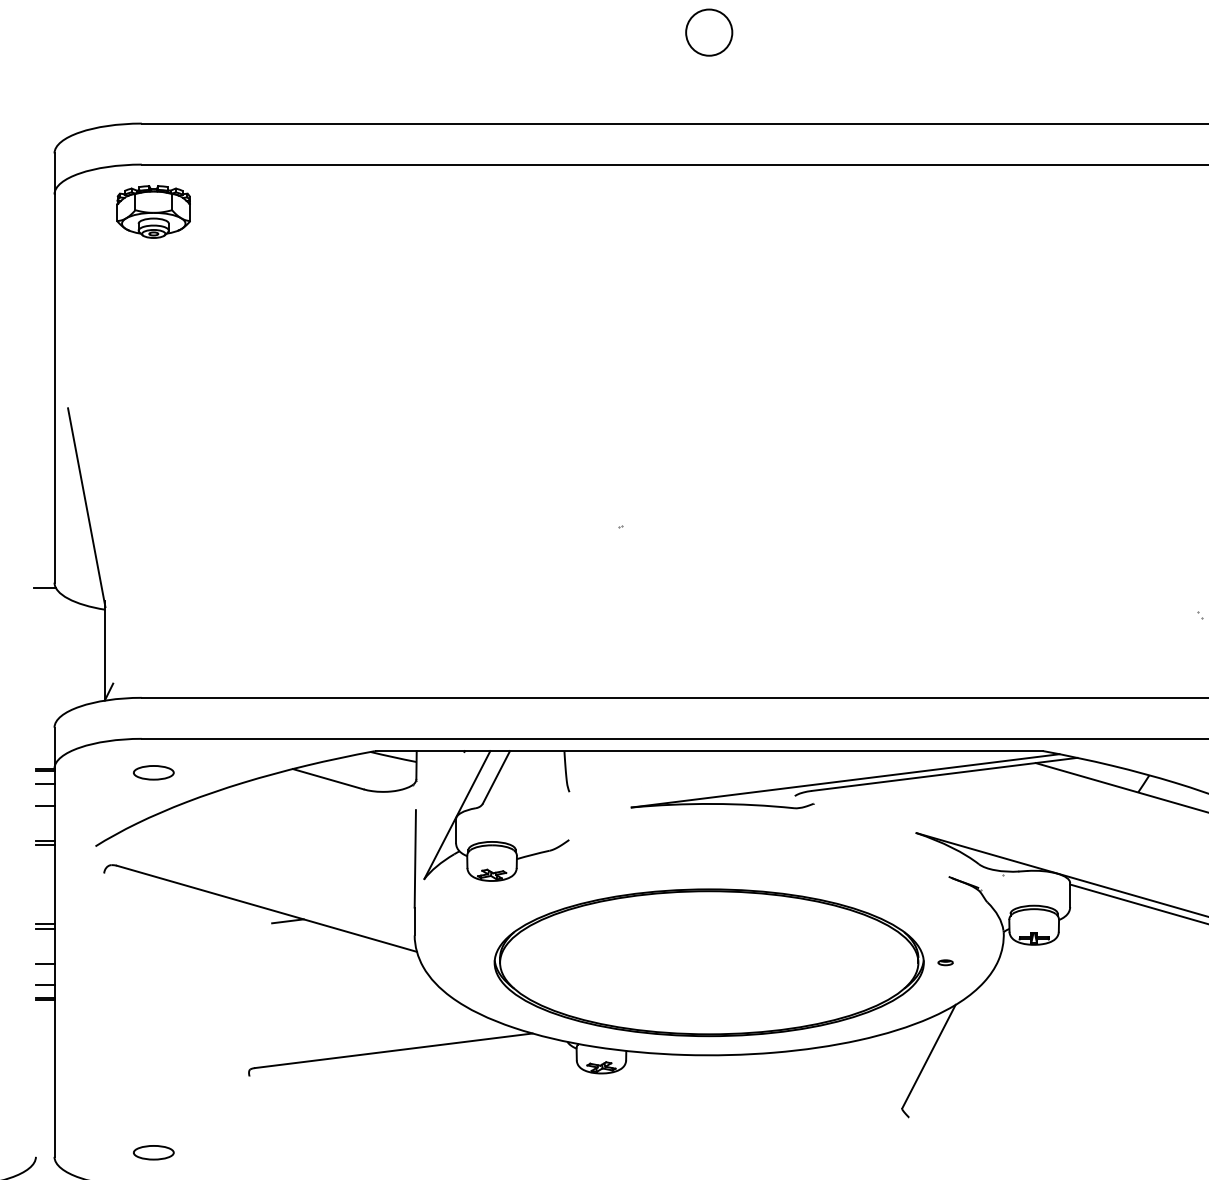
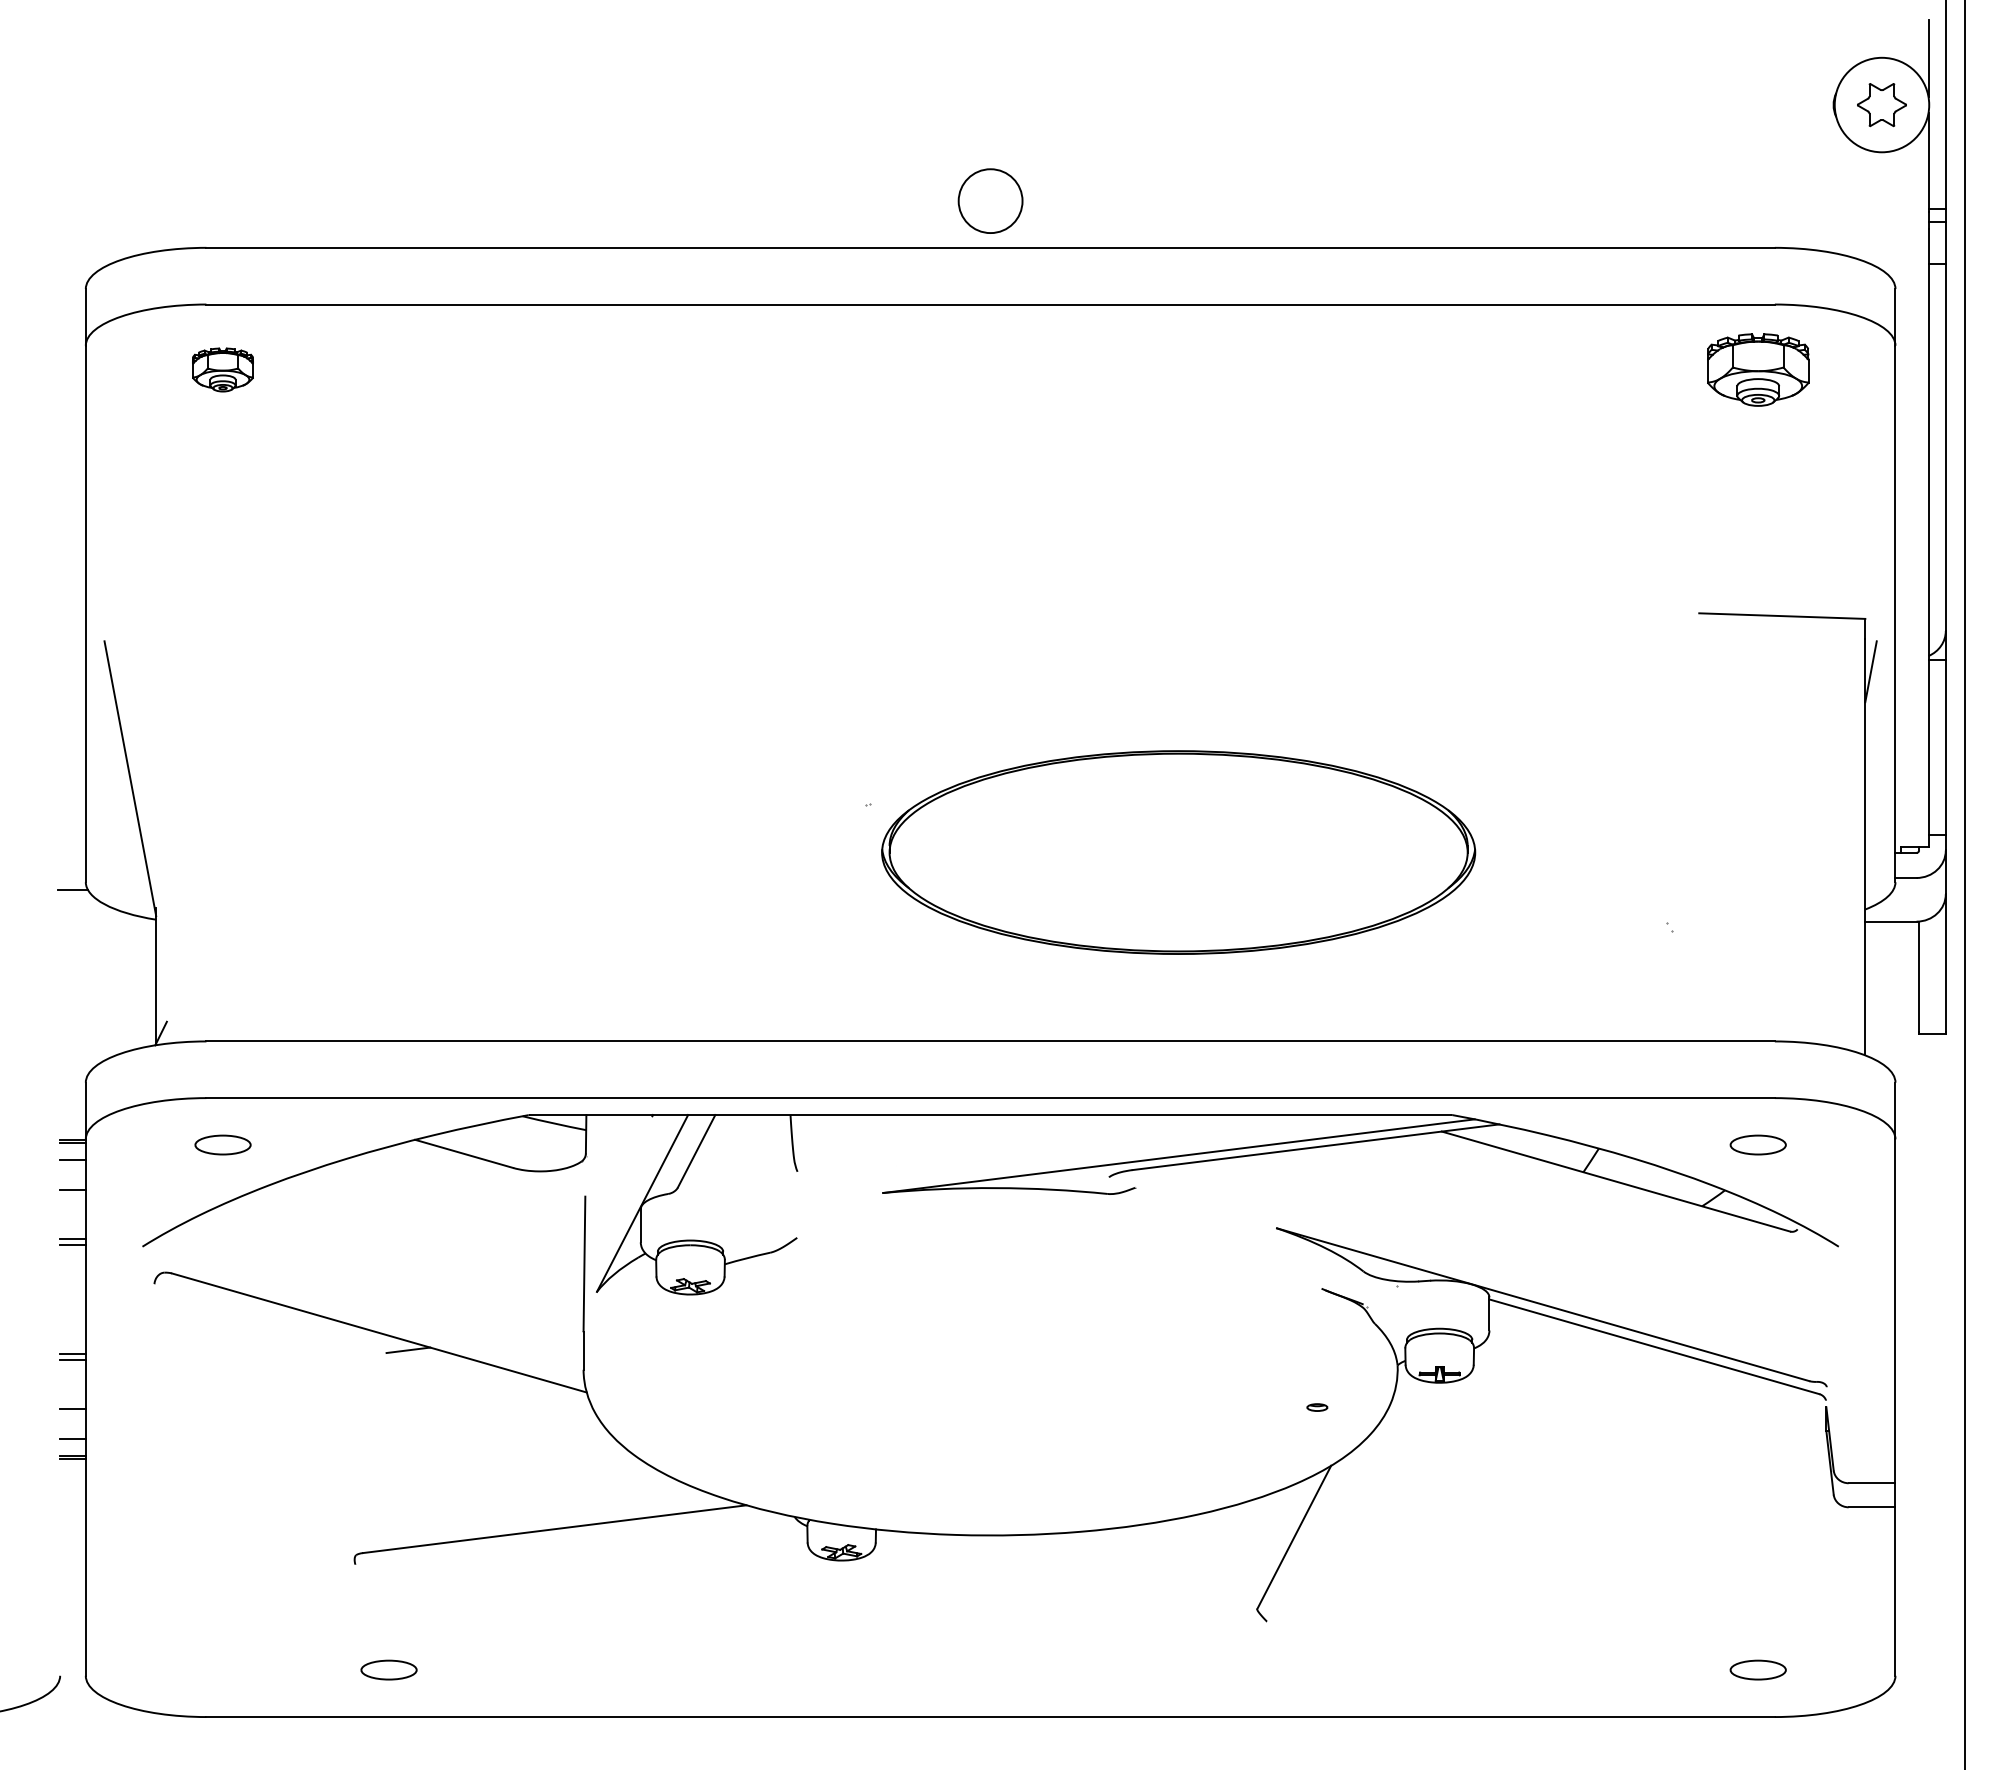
circle: (709, 32) -> (990, 200), moved
part: (153, 211) -> (222, 369), size x0.6
part: (709, 962) -> (1178, 852), moved
part: (153, 1152) -> (388, 1669), moved

